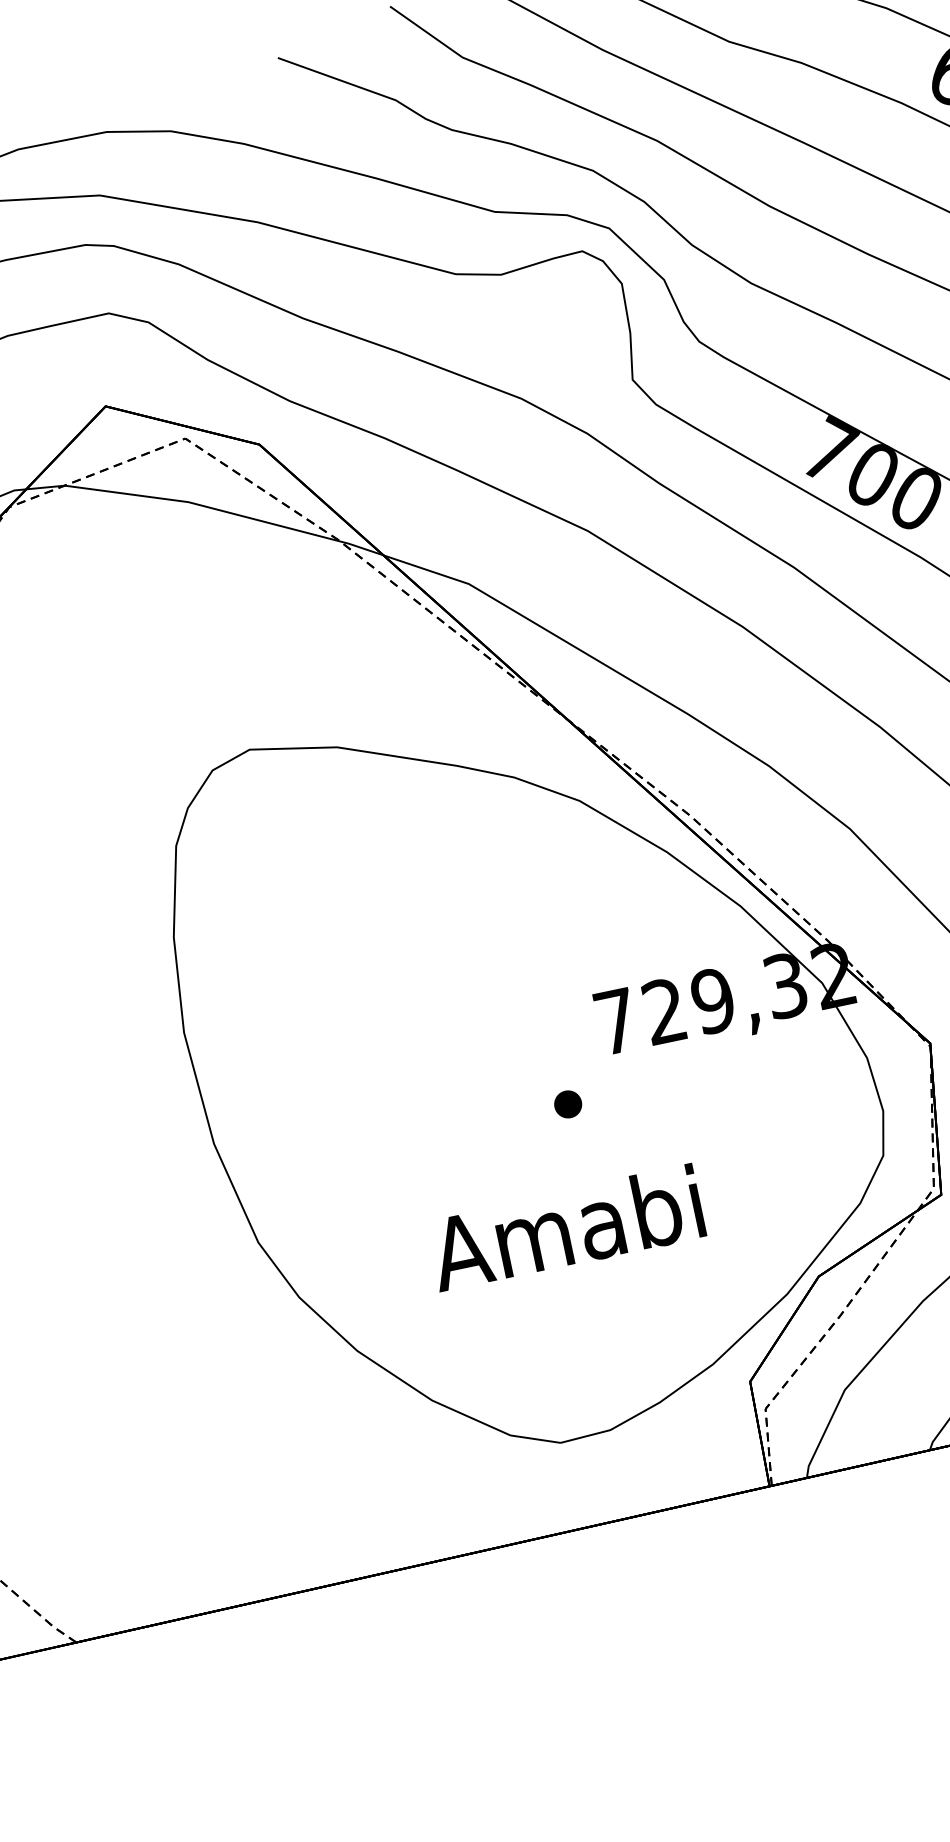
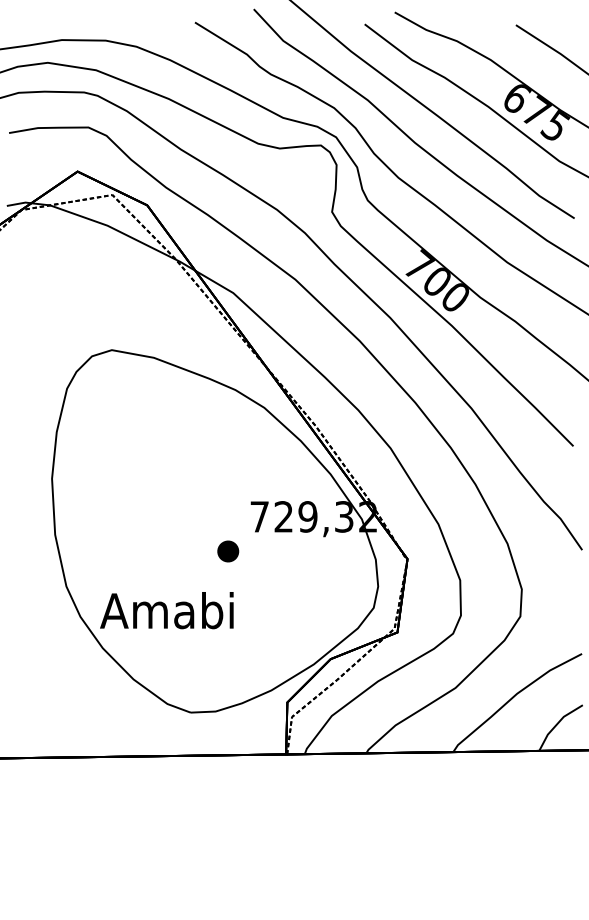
part: (568, 1103) -> (228, 551), size x1.6
text: (565, 1228) -> (166, 610), moved

